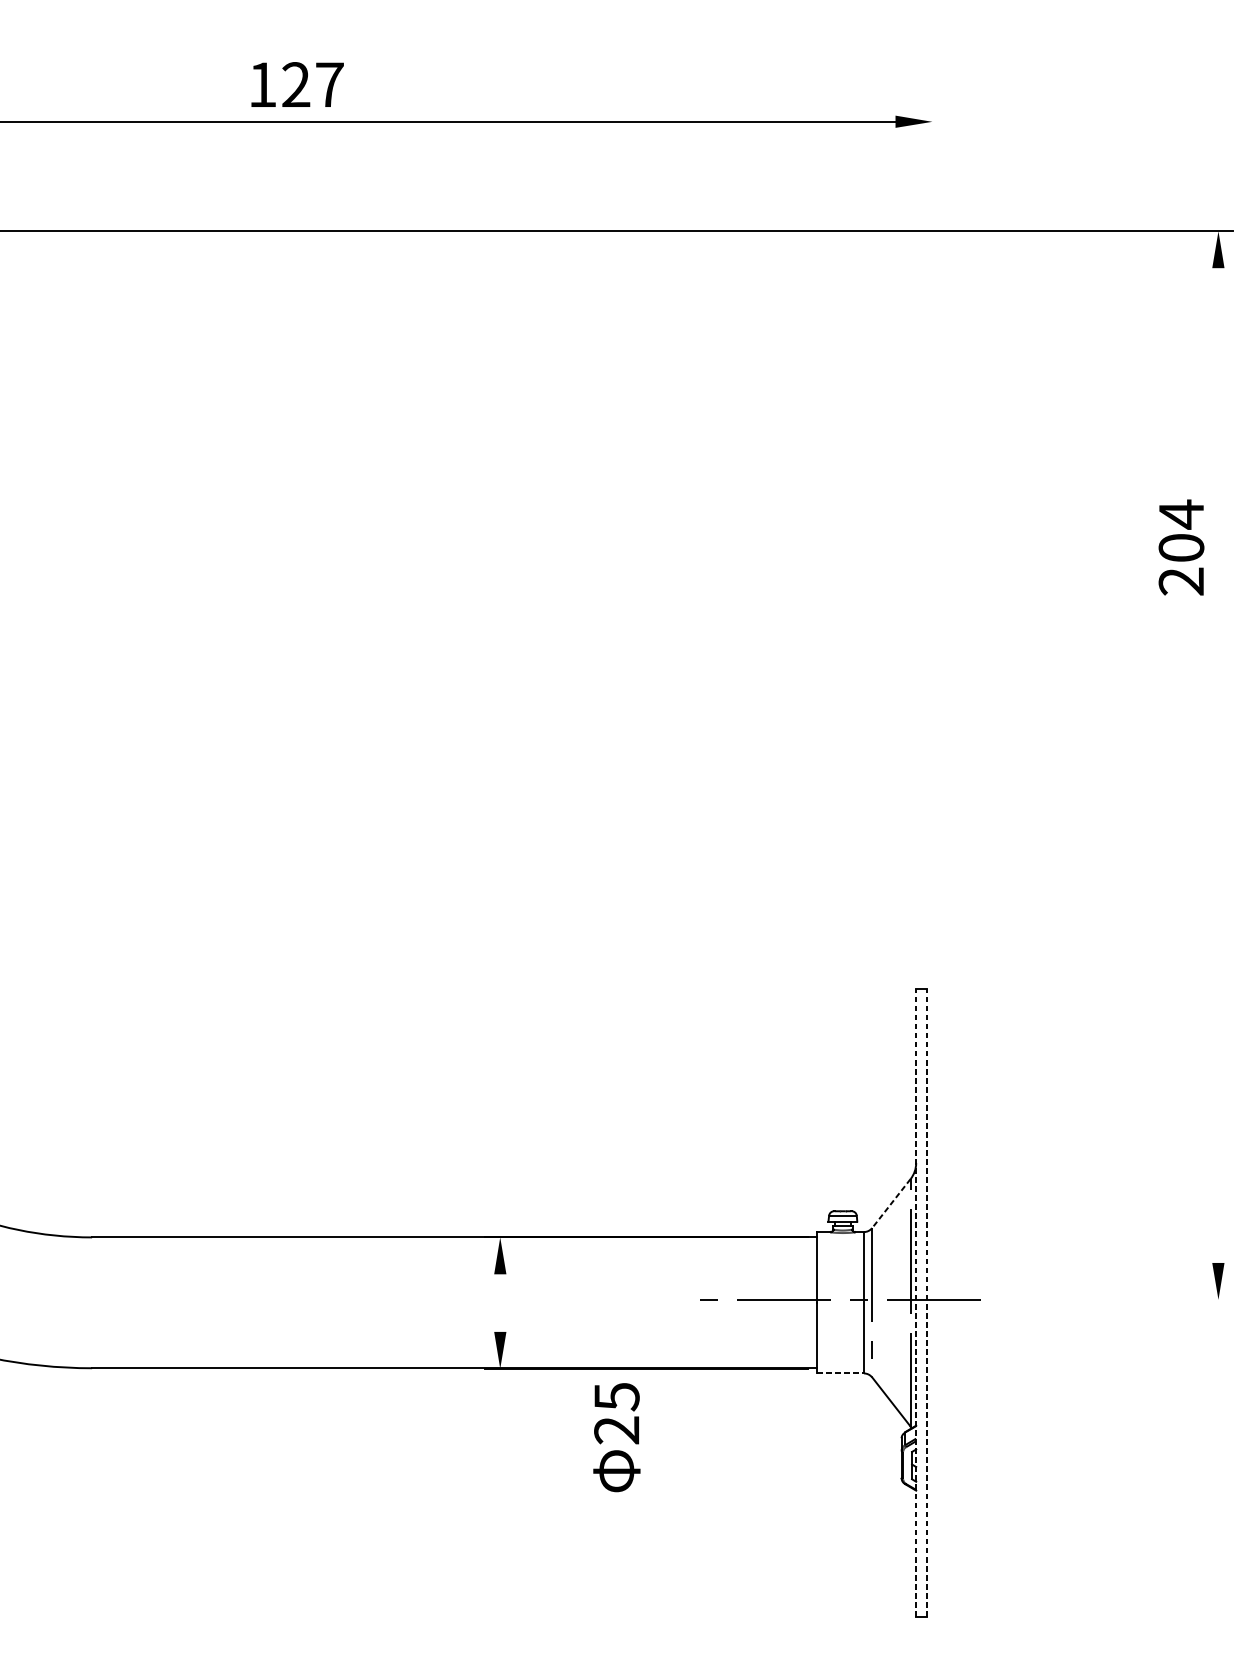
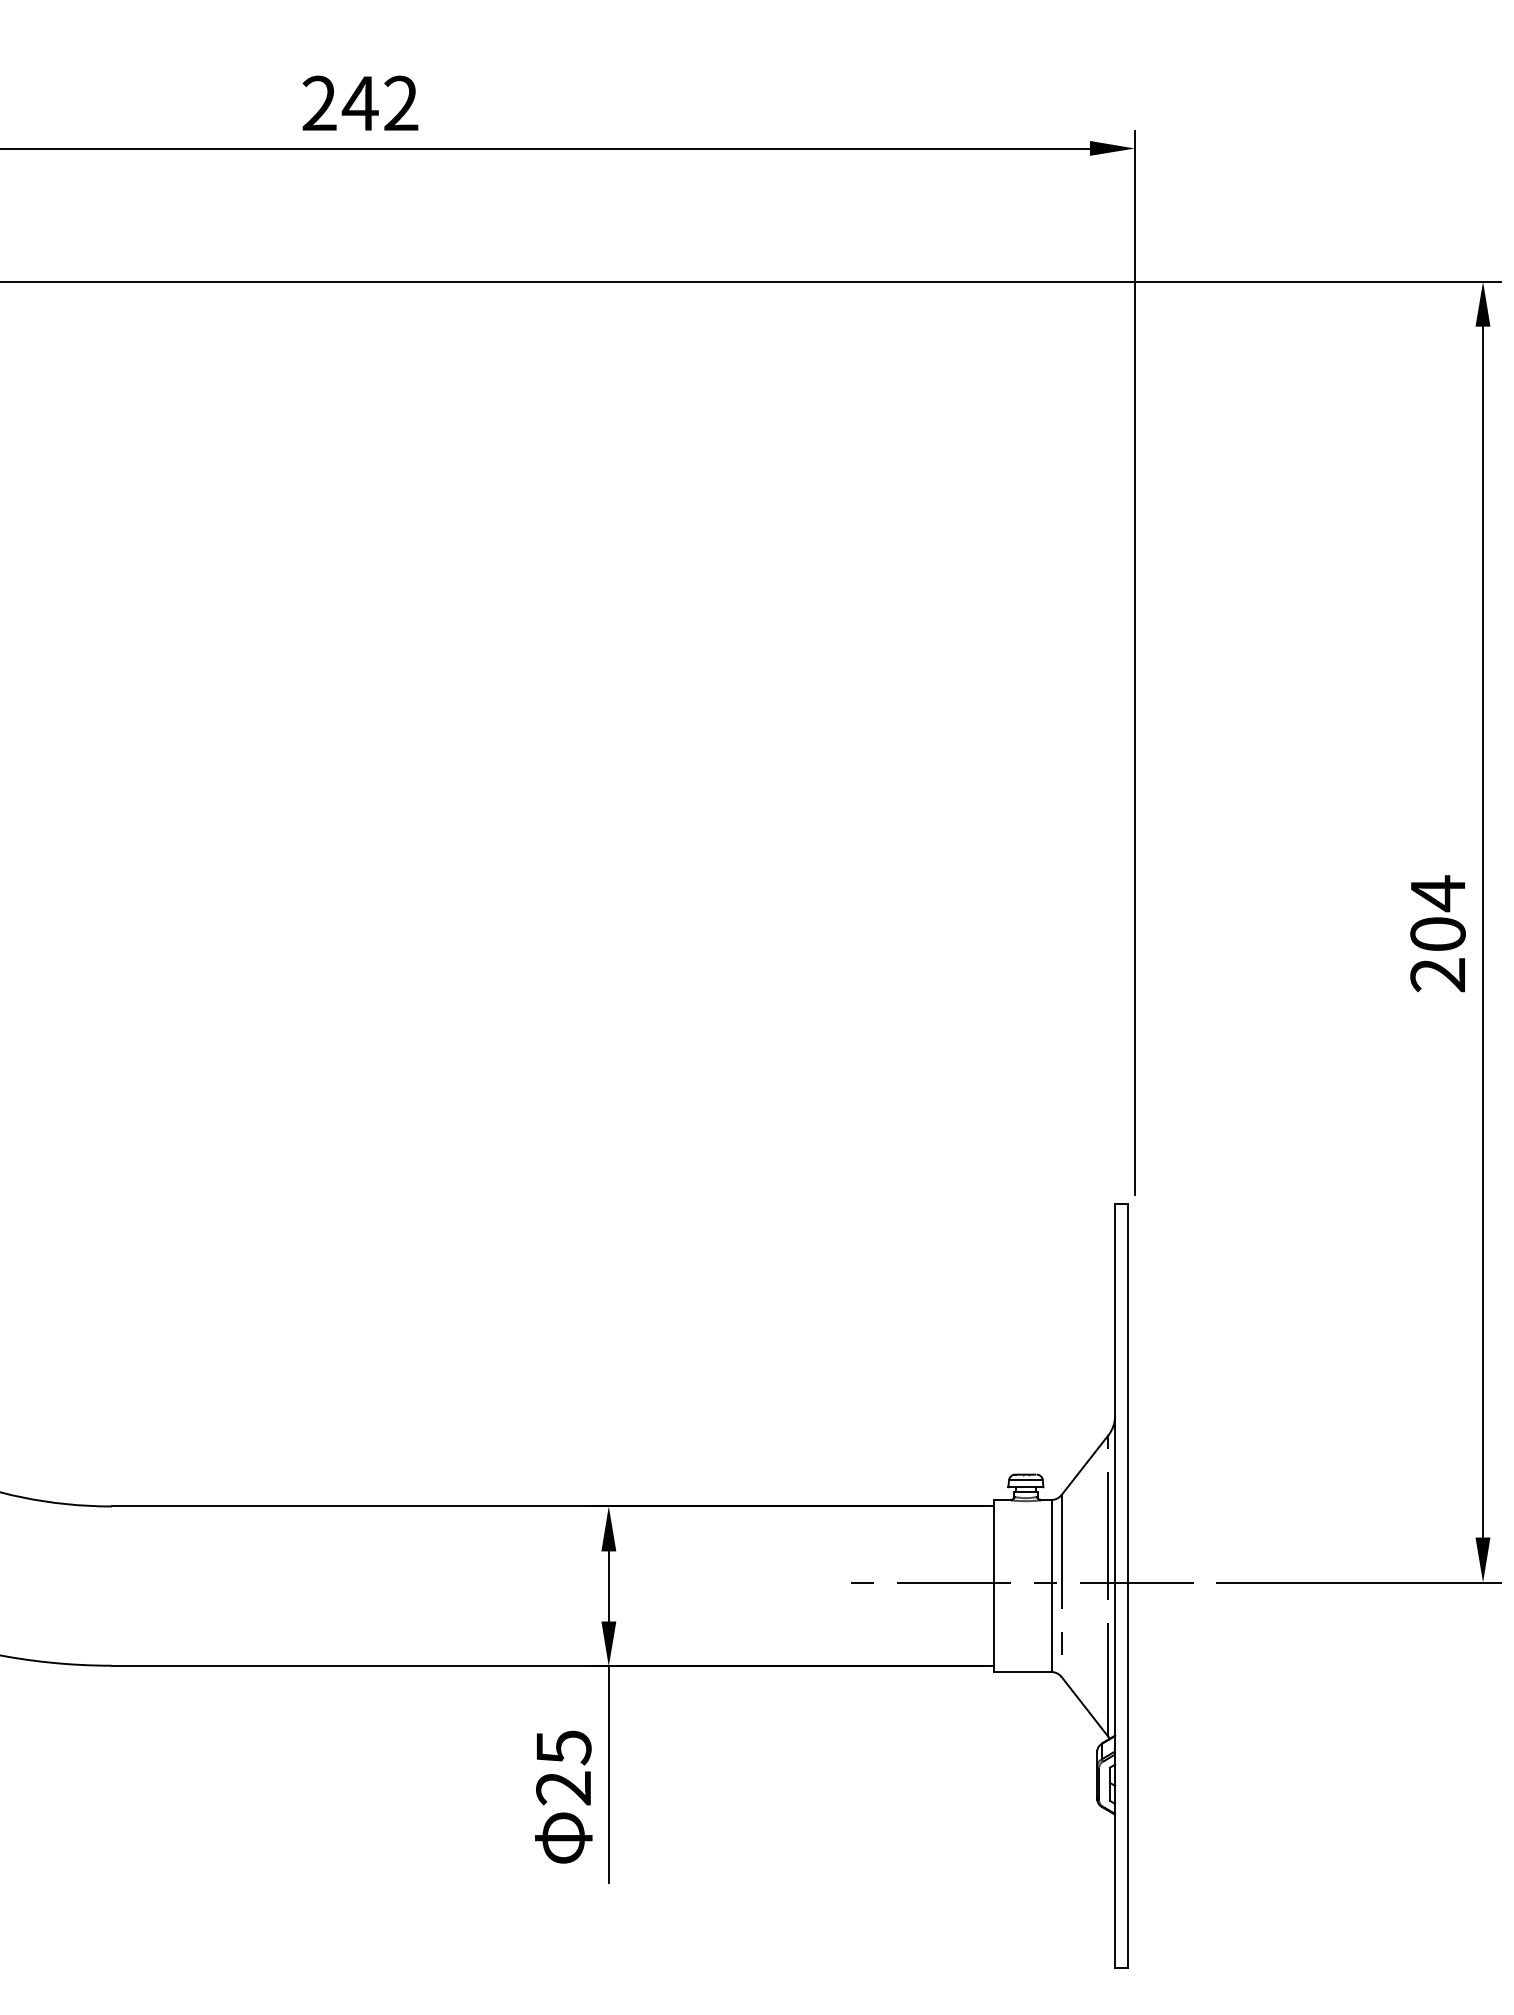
text: (296, 84) -> (360, 102), 127 -> 242
line: (932, 544) -> (1134, 662), added
text: (1181, 547) -> (1437, 933), moved
line: (1218, 766) -> (1483, 933), added
line: (891, 1203) -> (1084, 1465), dashed -> solid
line: (1116, 1299) -> (1358, 1582), added
line: (916, 1302) -> (1115, 1585), dashed -> solid
line: (926, 1302) -> (1127, 1585), dashed -> solid
line: (500, 1303) -> (608, 1586), added
line: (840, 1373) -> (1022, 1672), dashed -> solid
text: (616, 1437) -> (563, 1796), moved
line: (500, 1457) -> (608, 1774), added

